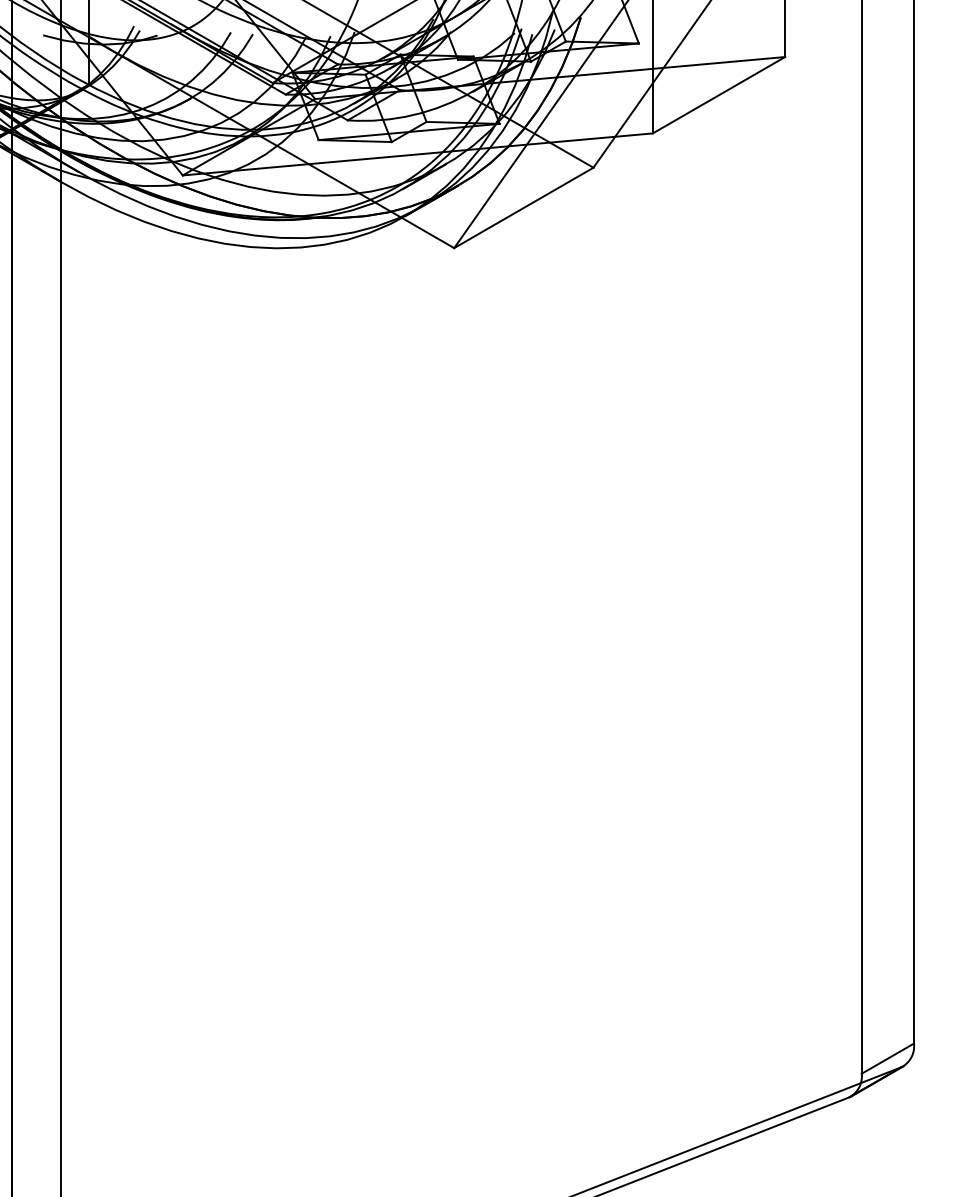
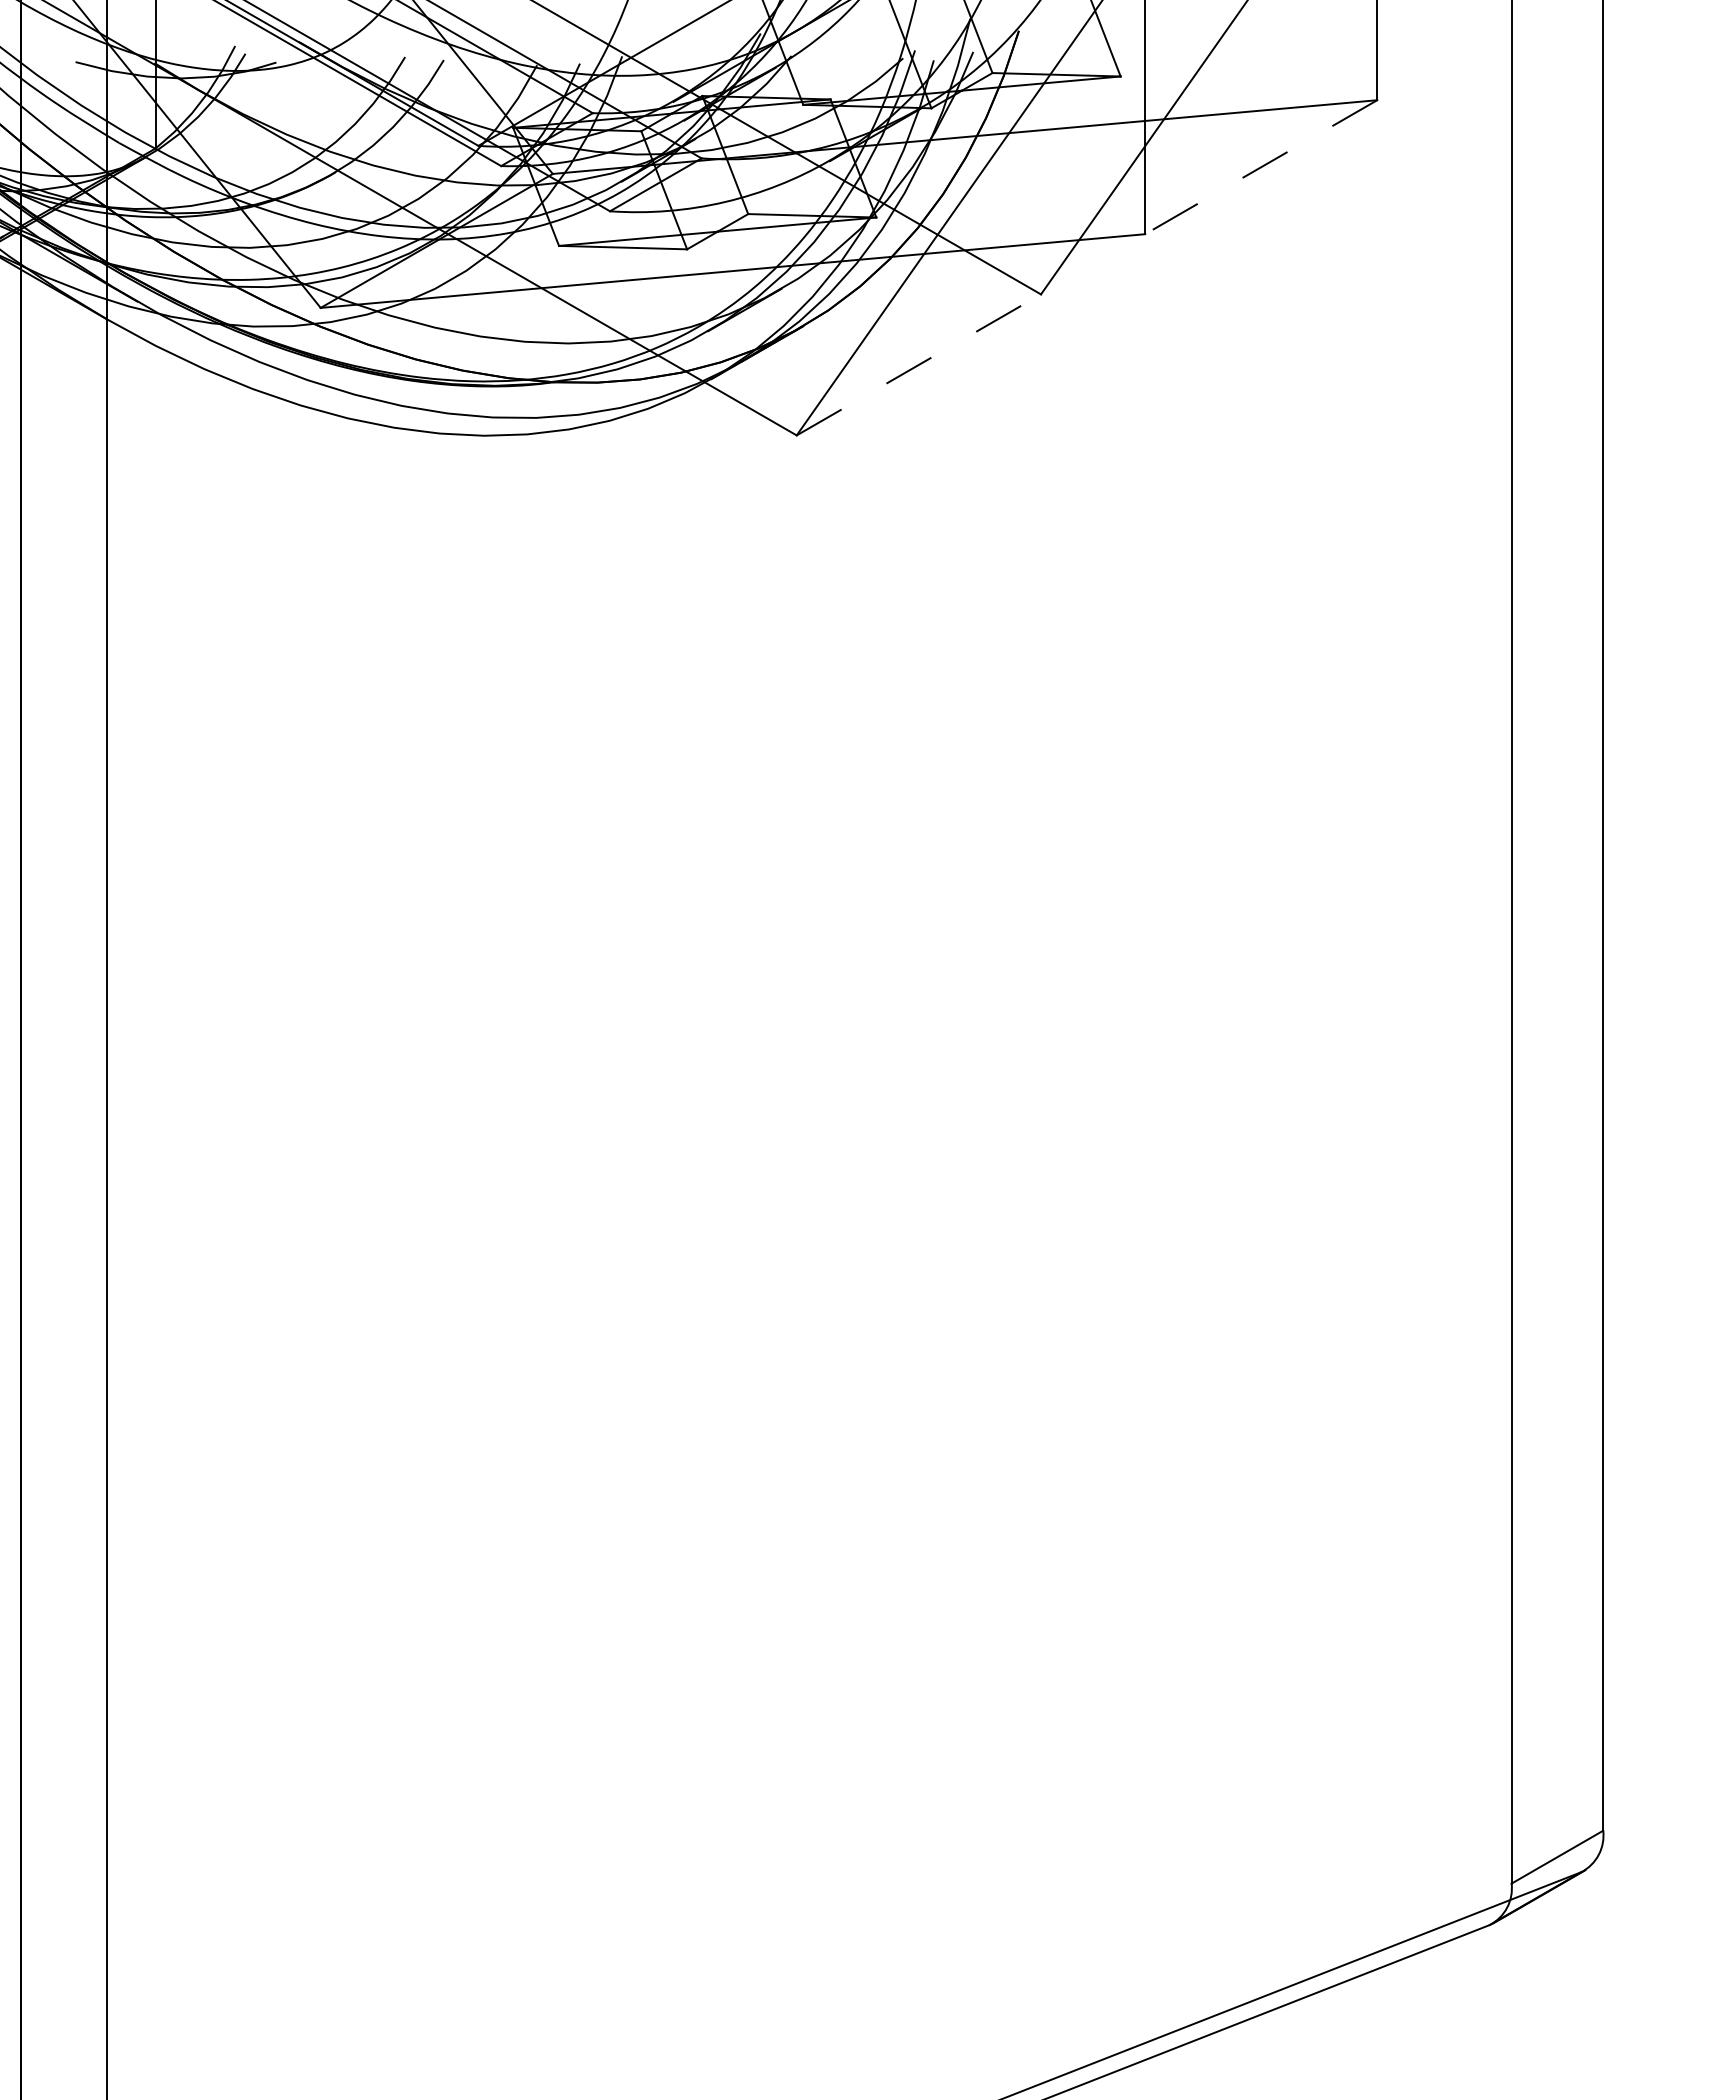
line: (718, 95) -> (1260, 167), solid -> dashed
line: (524, 207) -> (920, 364), solid -> dashed

